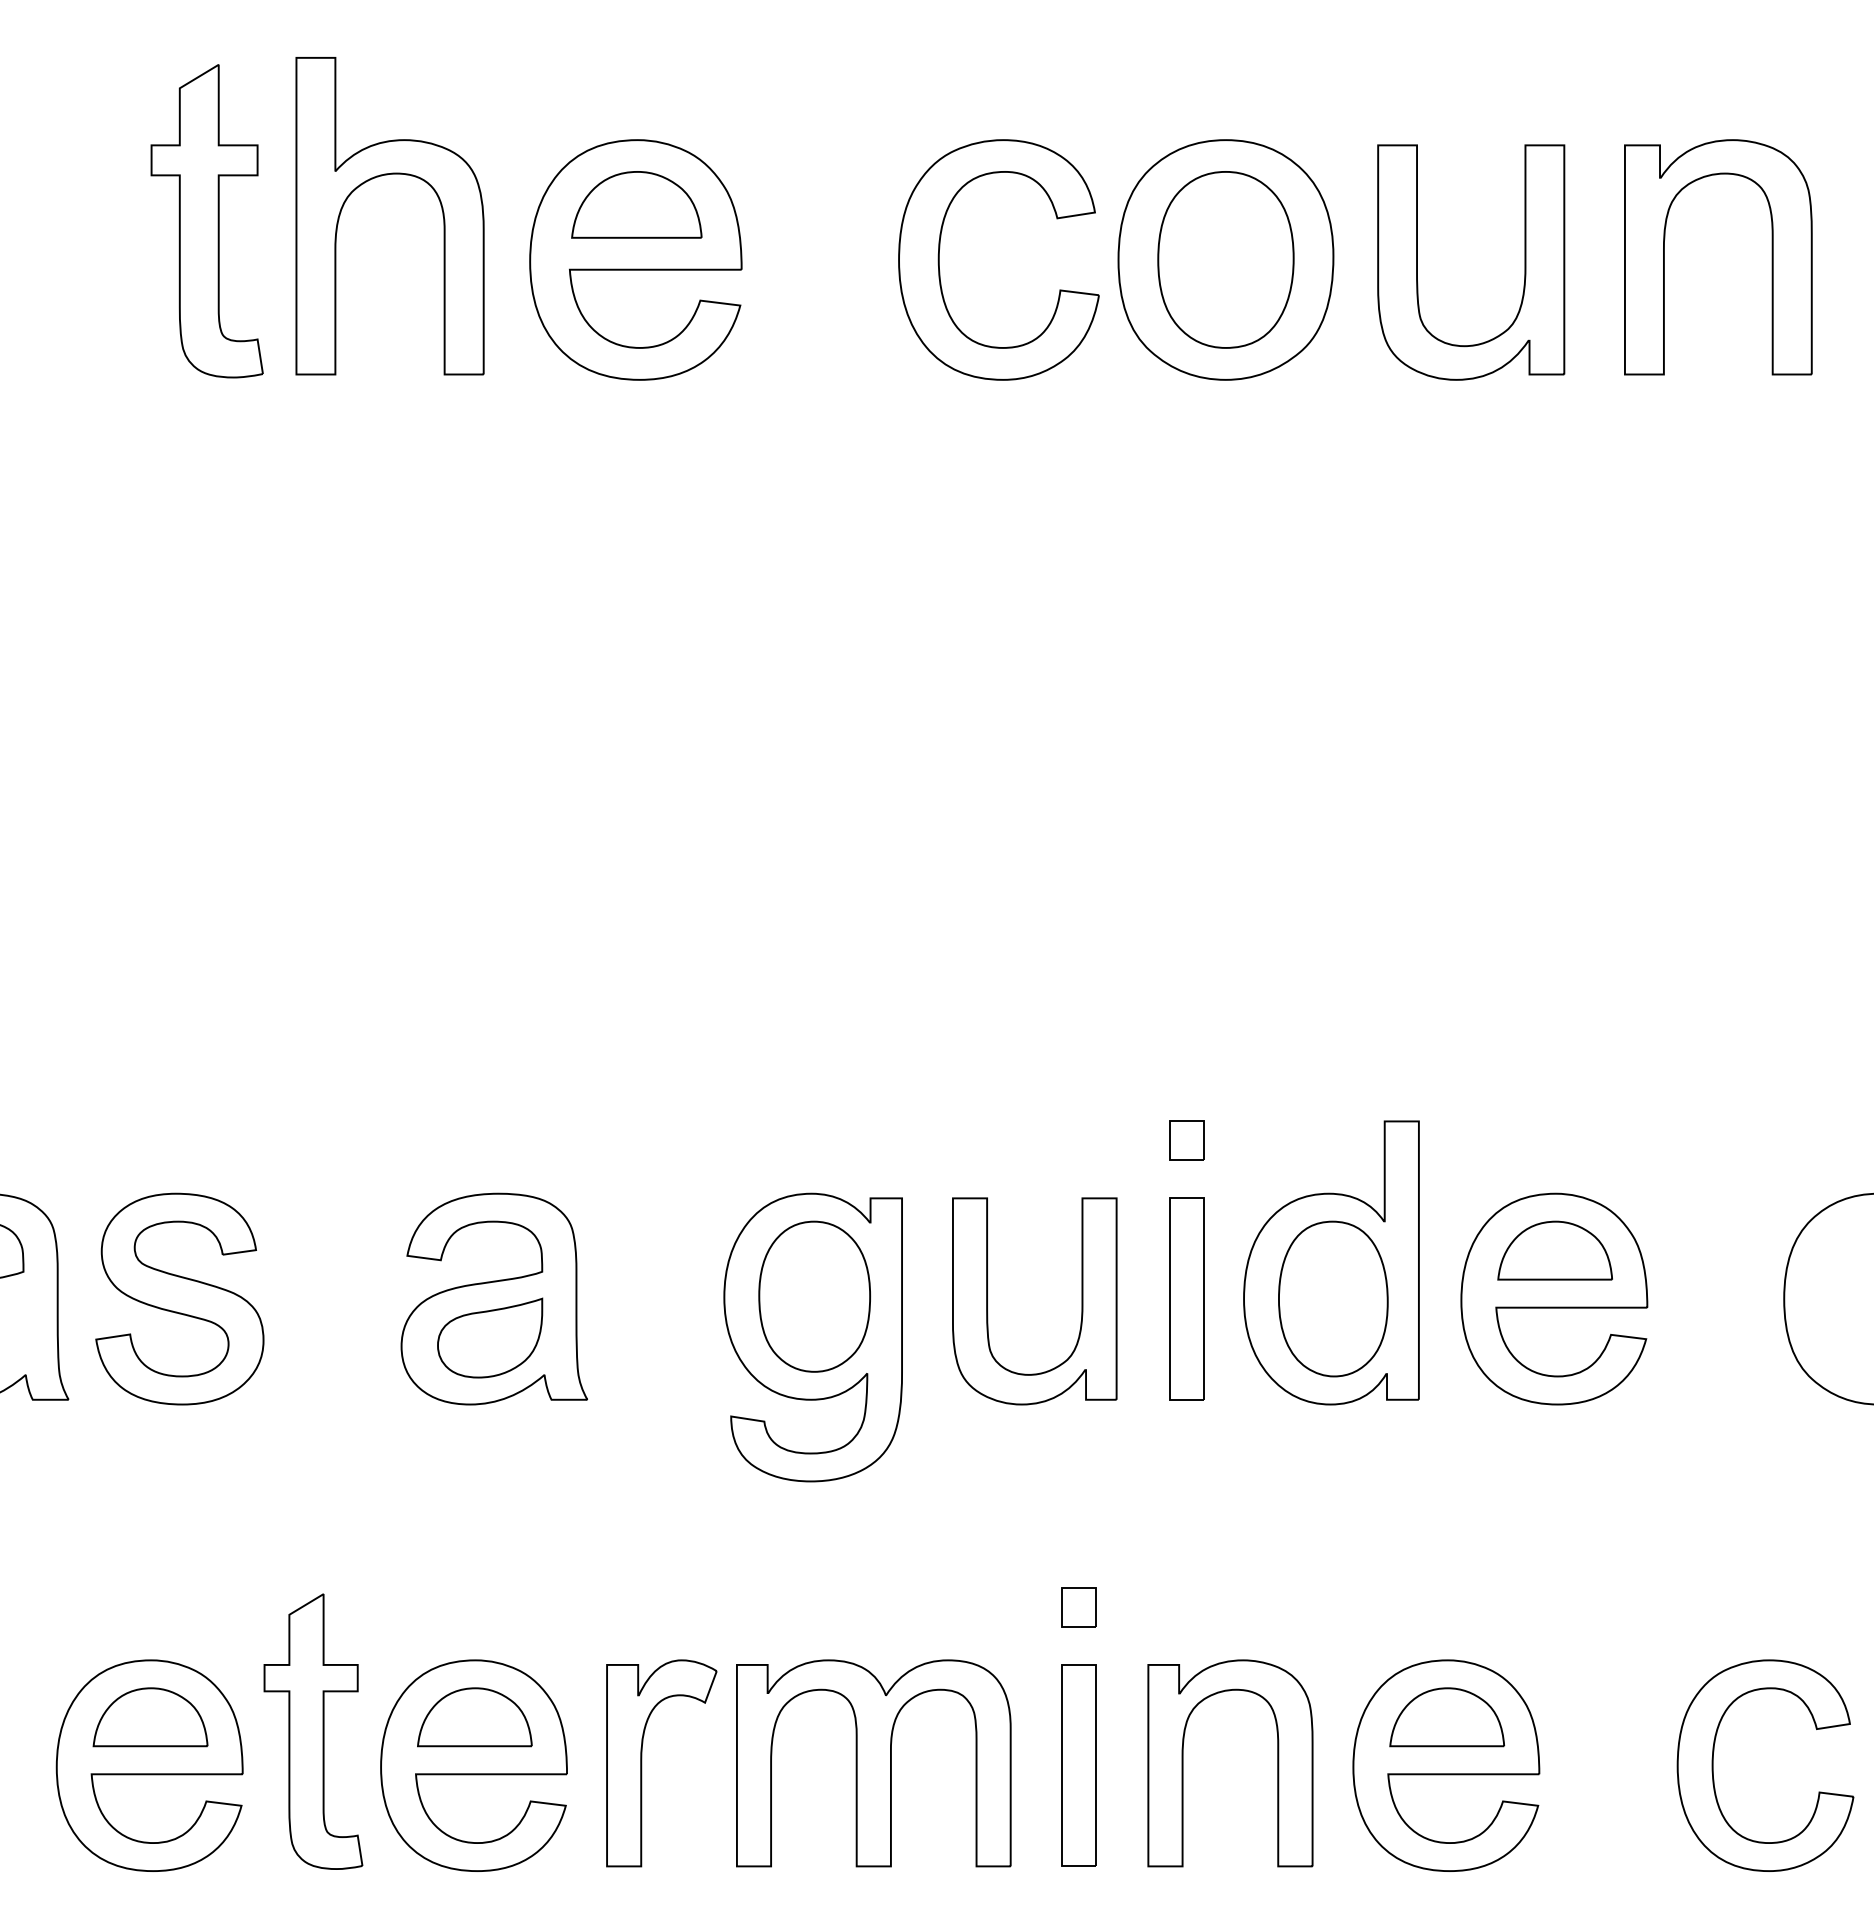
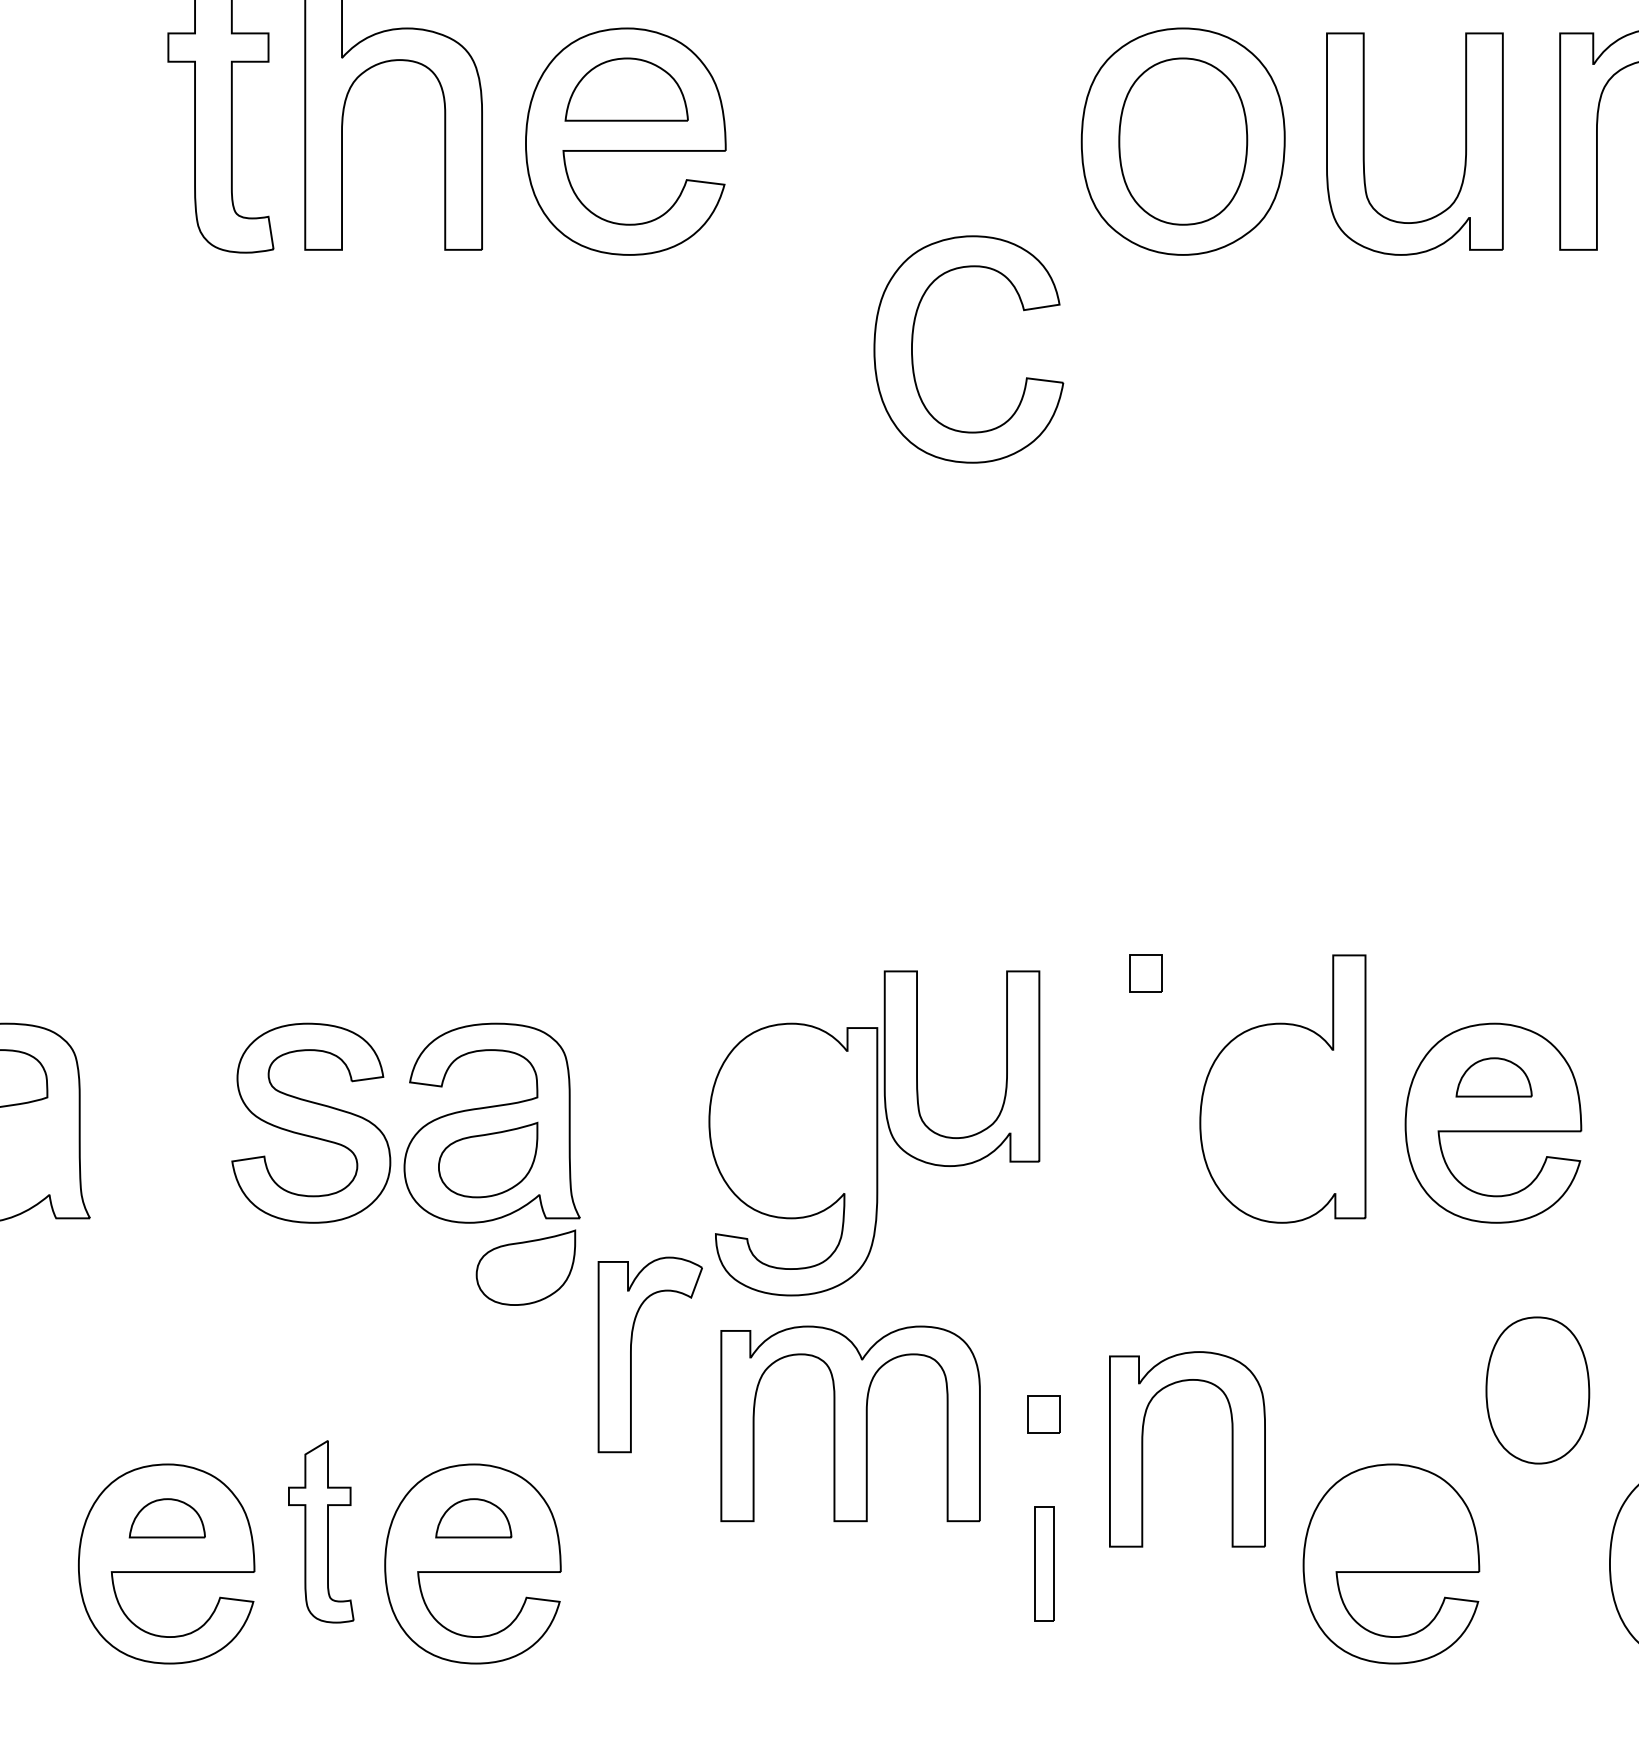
part: (939, 259) -> (912, 349), moved
part: (1554, 1250) -> (1493, 1077), size x0.7
part: (814, 1296) -> (794, 1120), removed
part: (179, 1298) -> (310, 1122), moved
part: (1186, 1298) -> (1145, 1122), removed
part: (1333, 1298) -> (1537, 1389), moved
part: (987, 1301) -> (917, 1068), moved
part: (530, 1451) -> (526, 1267), added
part: (150, 1717) -> (167, 1518), size x0.7
part: (474, 1717) -> (473, 1518), size x0.7
part: (1447, 1717) -> (1392, 1518), removed
part: (313, 1731) -> (321, 1531), size x0.7
part: (642, 1763) -> (632, 1355), moved
part: (873, 1763) -> (850, 1423), moved
part: (1183, 1763) -> (1143, 1449), moved
part: (1078, 1765) -> (1043, 1563), size x0.6

